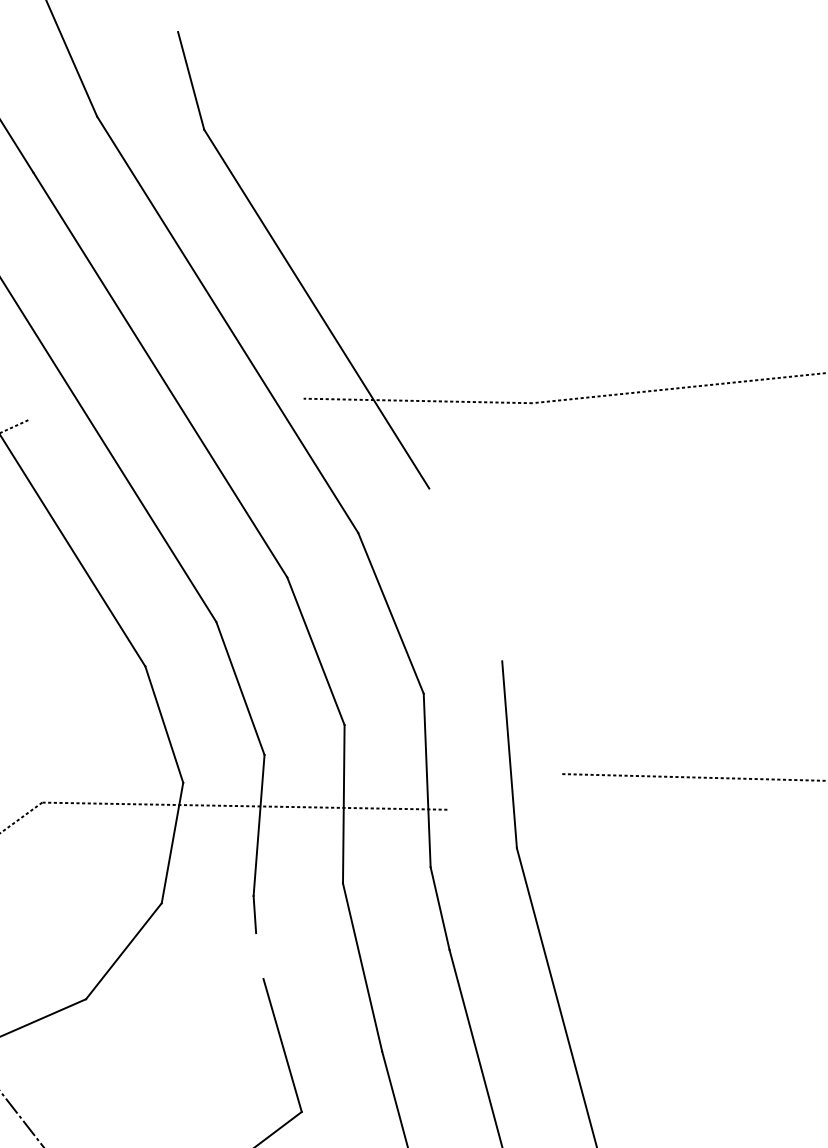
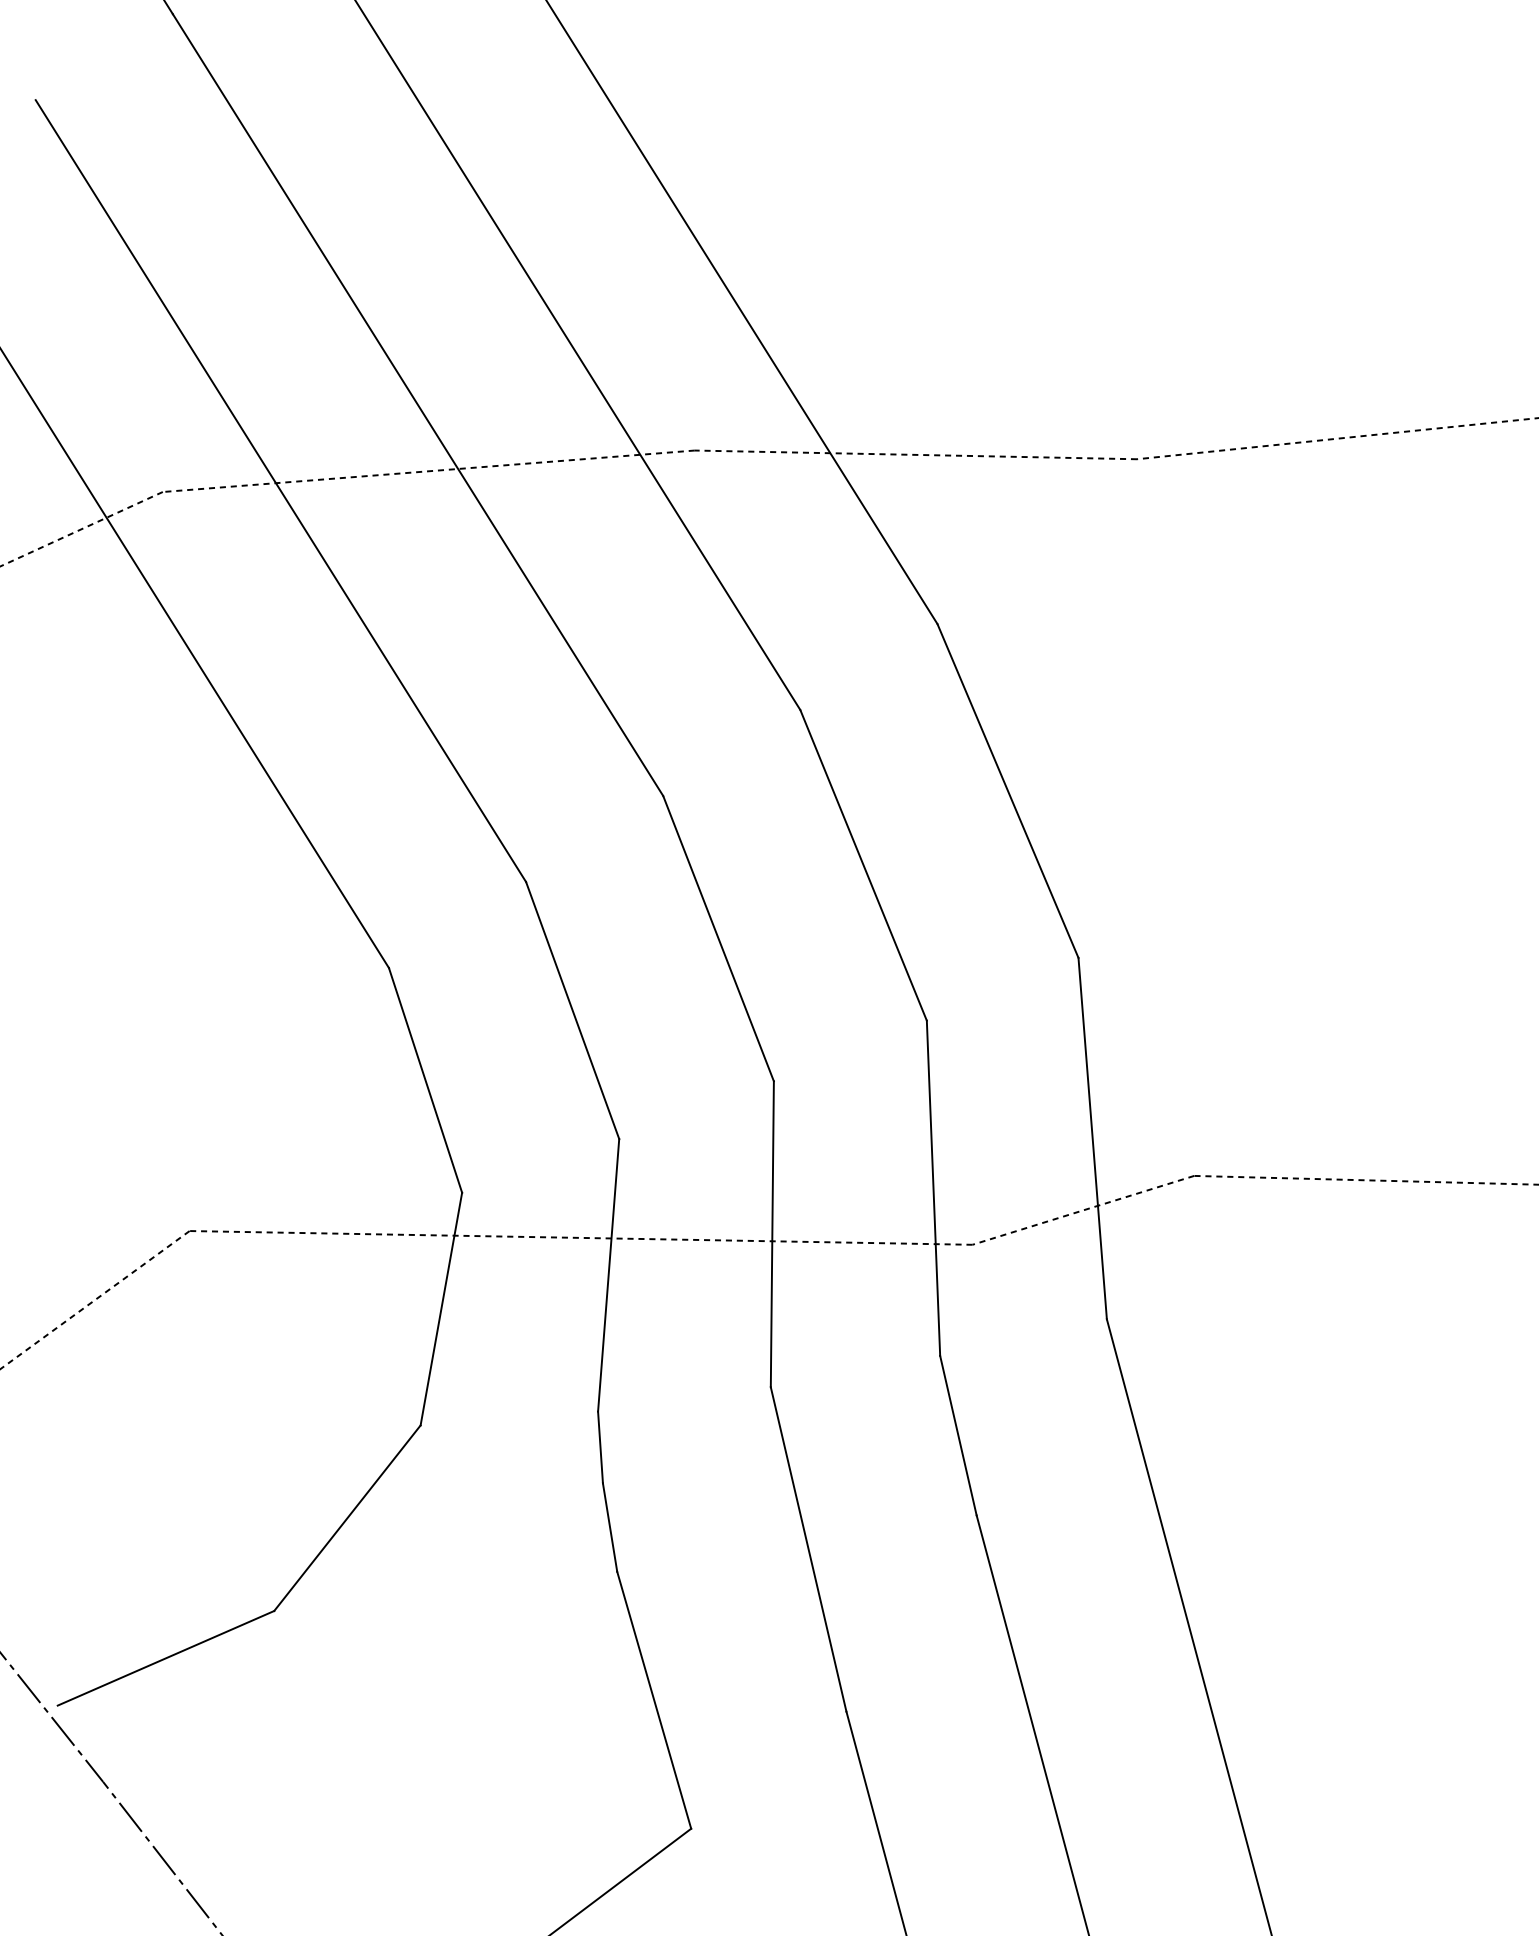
line: (165, 409) -> (427, 471), added
line: (465, 574) -> (1007, 790), added
line: (504, 791) -> (1082, 1209), added
line: (259, 955) -> (609, 1526), added

